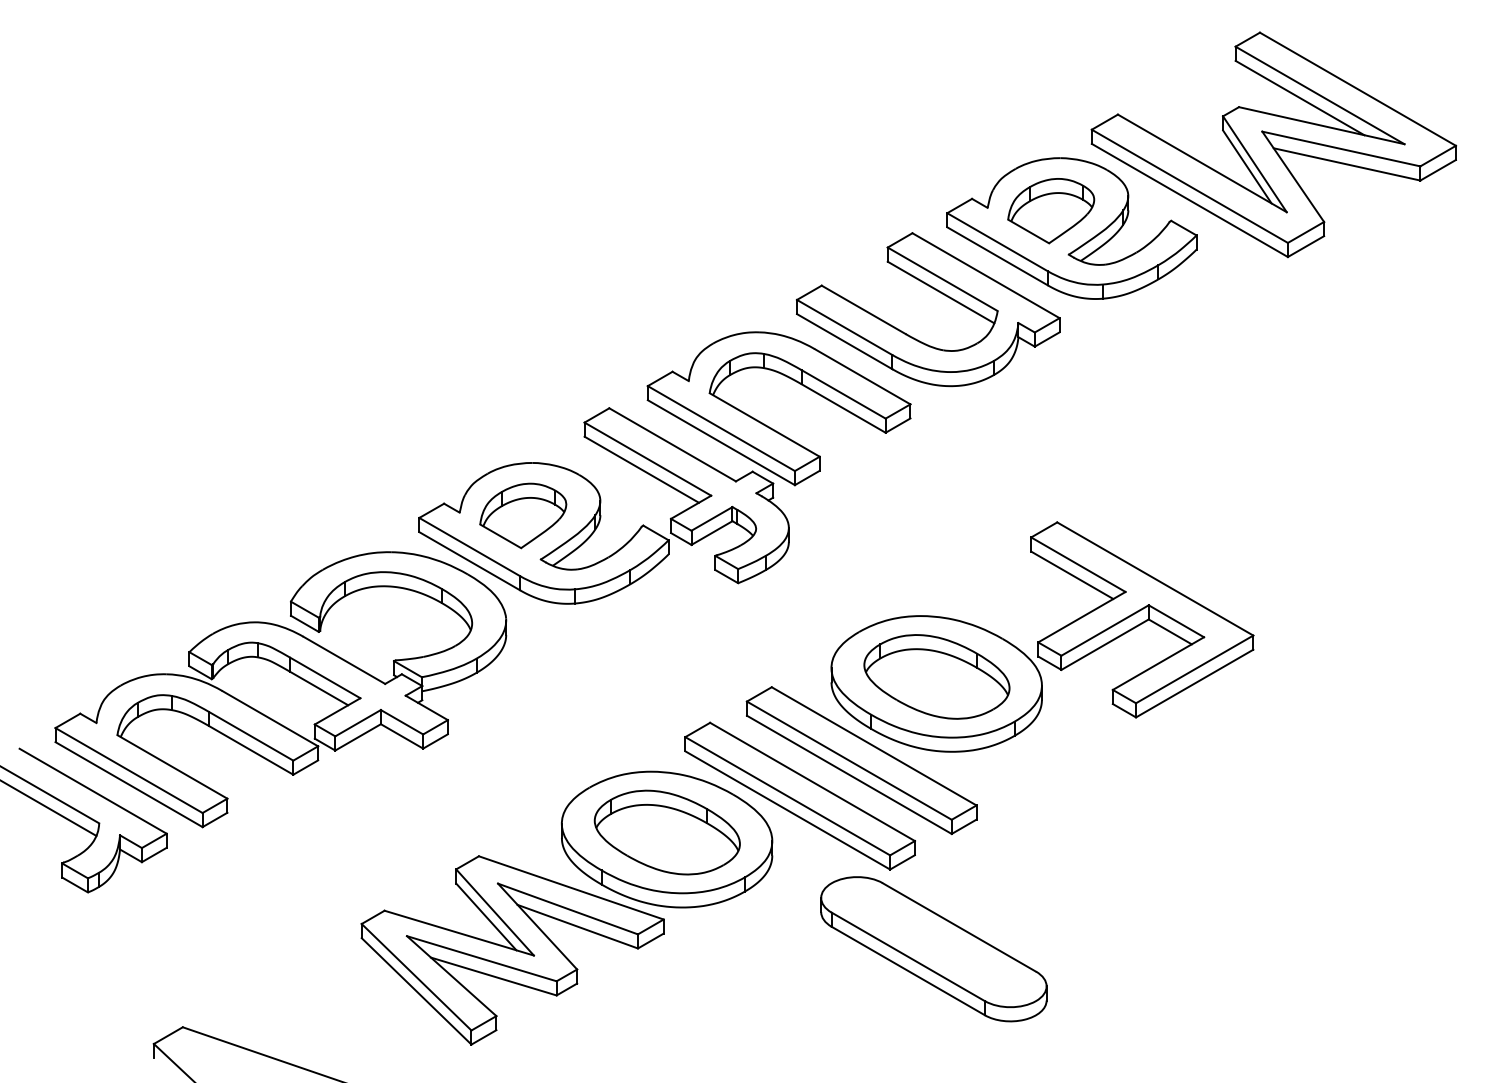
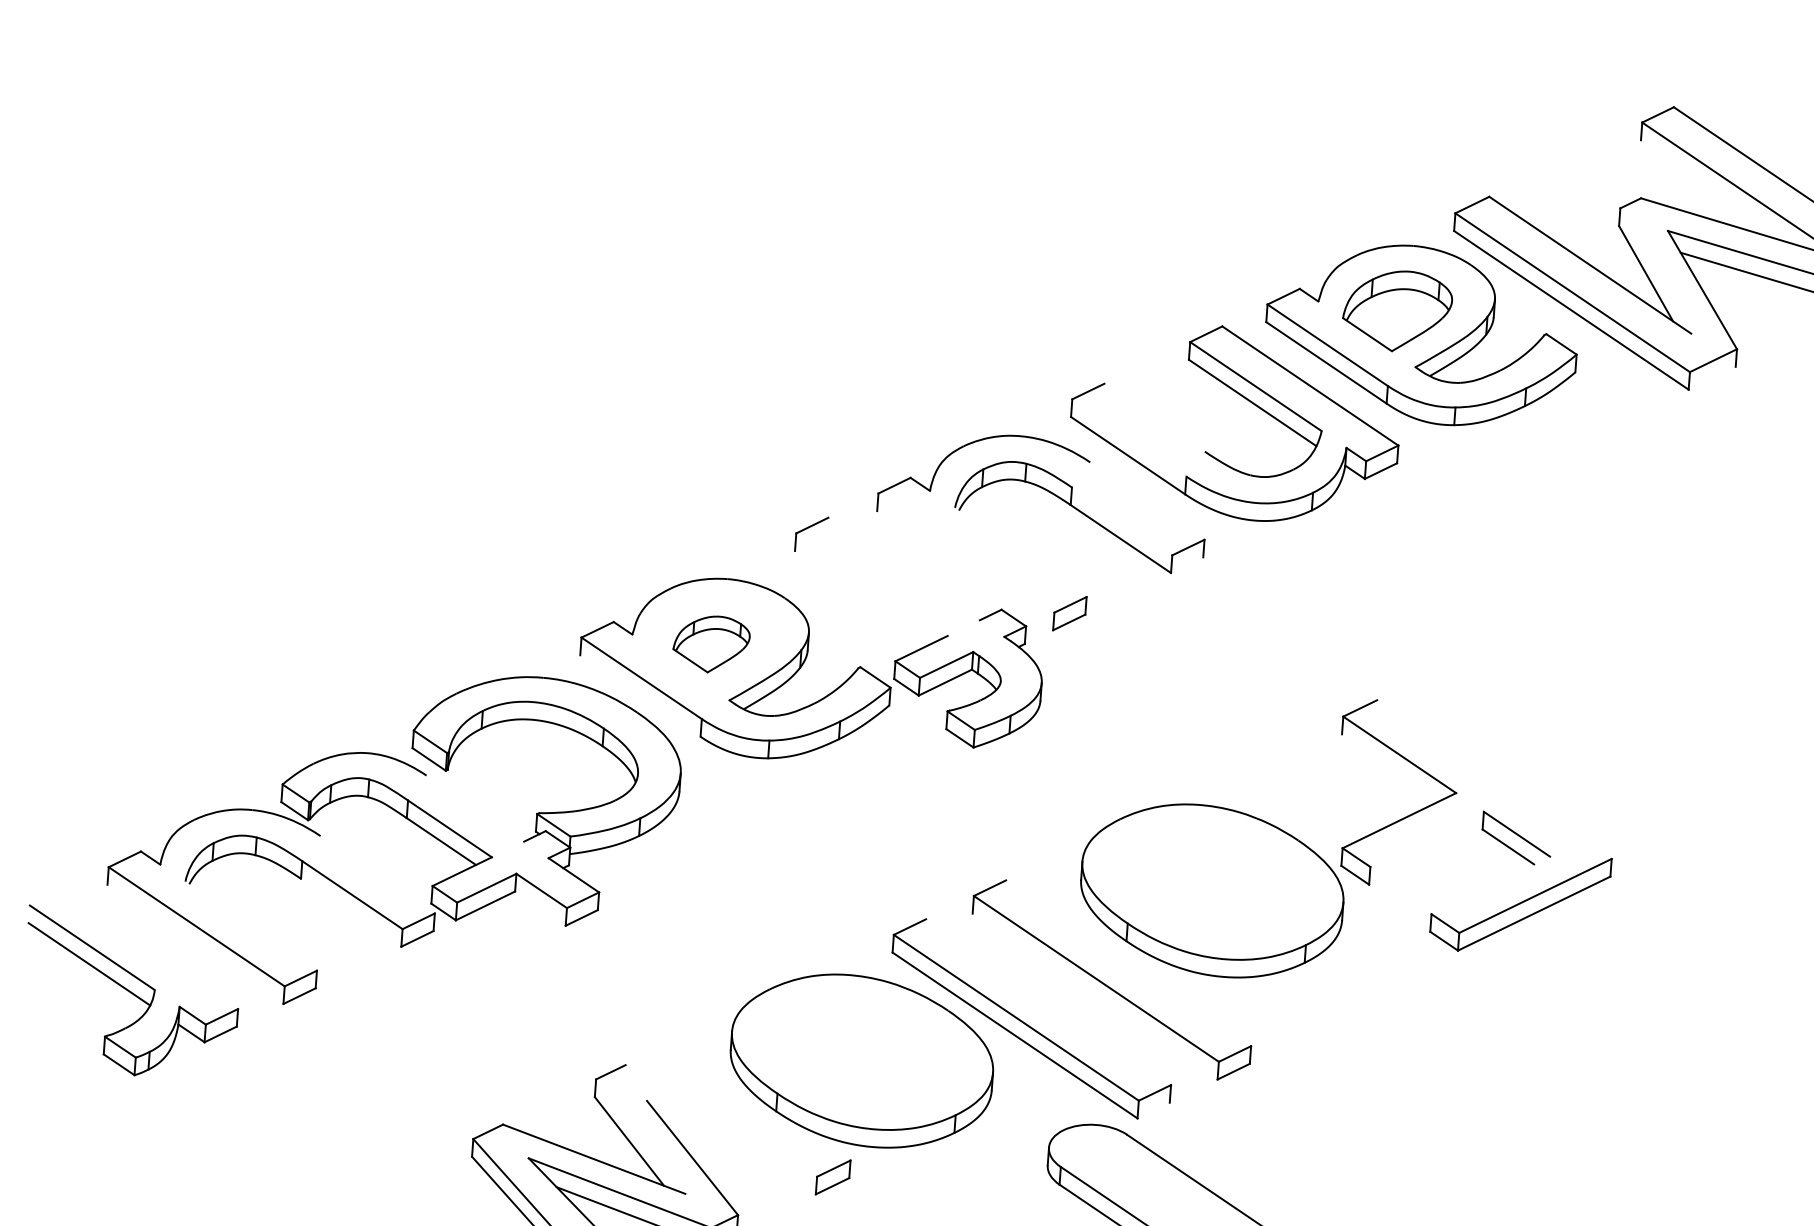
line: (1299, 97) -> (1717, 191), removed
line: (1254, 164) -> (1655, 271), removed
line: (1305, 246) -> (1711, 378), removed
line: (863, 309) -> (1154, 417), removed
line: (844, 327) -> (1129, 437), removed
line: (862, 376) -> (1147, 500), removed
line: (843, 394) -> (1121, 521), removed
line: (764, 424) -> (1020, 551), removed
line: (897, 425) -> (1186, 565), removed
line: (720, 428) -> (965, 552), removed
line: (720, 442) -> (964, 570), removed
line: (672, 444) -> (904, 568), removed
line: (647, 458) -> (871, 583), removed
line: (641, 469) -> (863, 597), removed
part: (523, 515) -> (711, 643), size x0.7
line: (469, 561) -> (640, 696), removed
line: (1072, 574) -> (1391, 766), removed
line: (1155, 578) -> (1494, 778), removed
line: (1104, 630) -> (1426, 839), removed
line: (1104, 644) -> (1425, 856), removed
line: (344, 659) -> (475, 807), removed
line: (1158, 663) -> (1490, 885), removed
part: (936, 676) -> (1212, 881), removed
line: (270, 718) -> (377, 874), removed
line: (401, 736) -> (539, 908), removed
line: (873, 746) -> (1127, 963), removed
line: (251, 750) -> (351, 912), removed
line: (172, 766) -> (251, 925), removed
line: (848, 774) -> (1094, 996), removed
line: (812, 781) -> (1048, 1001), removed
line: (128, 784) -> (194, 944), removed
line: (92, 790) -> (149, 948), removed
part: (666, 832) -> (861, 1052), removed
line: (902, 862) -> (1153, 1110), removed
line: (570, 887) -> (737, 1112), removed
line: (567, 908) -> (731, 1138), removed
line: (494, 912) -> (640, 1136), removed
line: (577, 926) -> (742, 1161), removed

